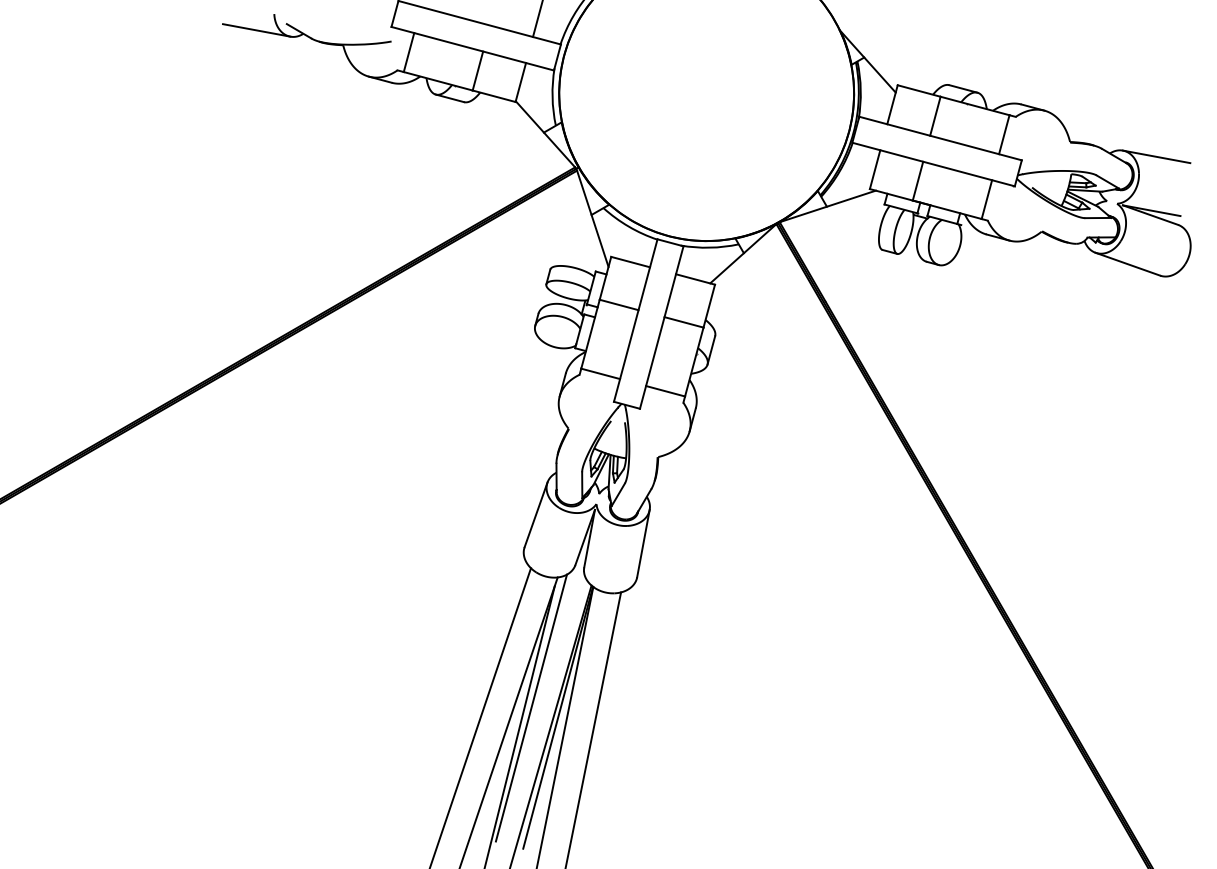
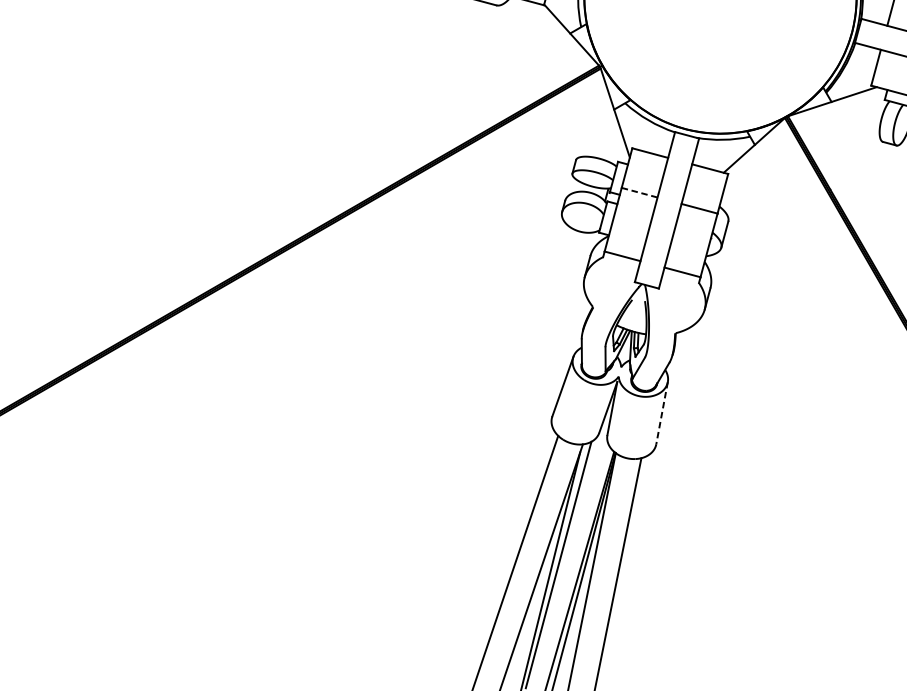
line: (619, 305) -> (639, 193), solid -> dashed
line: (643, 544) -> (662, 413), solid -> dashed

